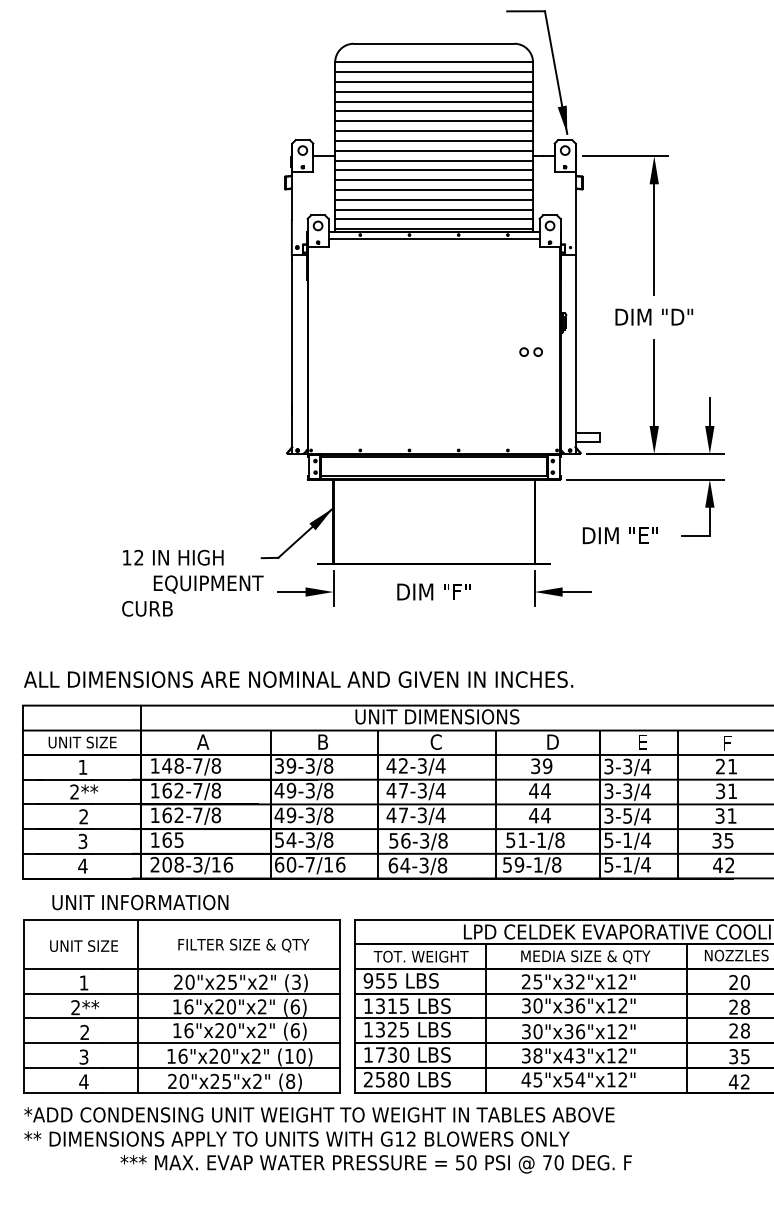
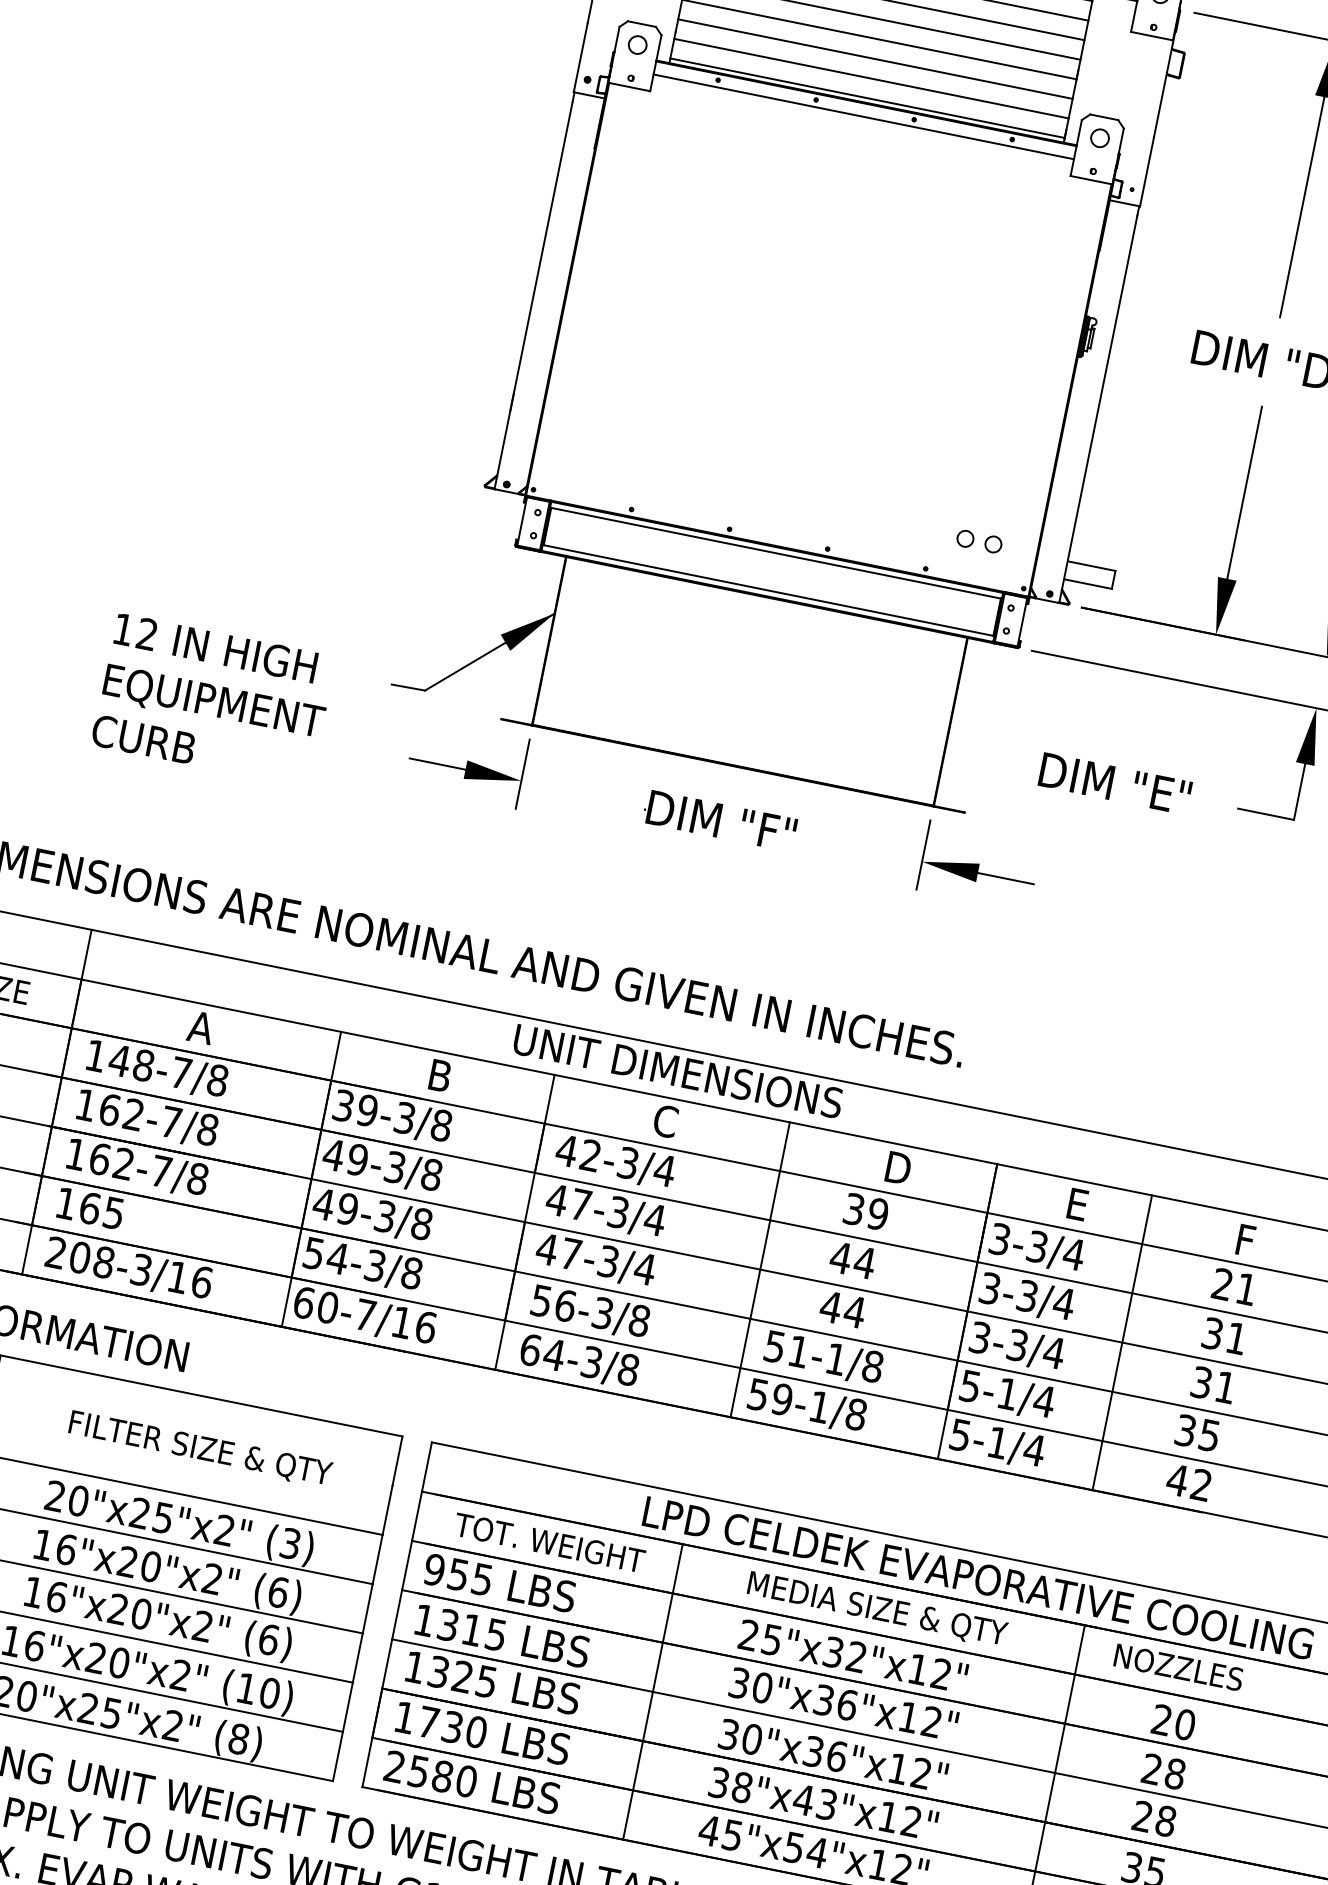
part: (530, 351) -> (978, 540), moved
text: (208, 584) -> (213, 703), moved
text: (627, 815) -> (1017, 1344), 3-5/4 -> 3-3/4

